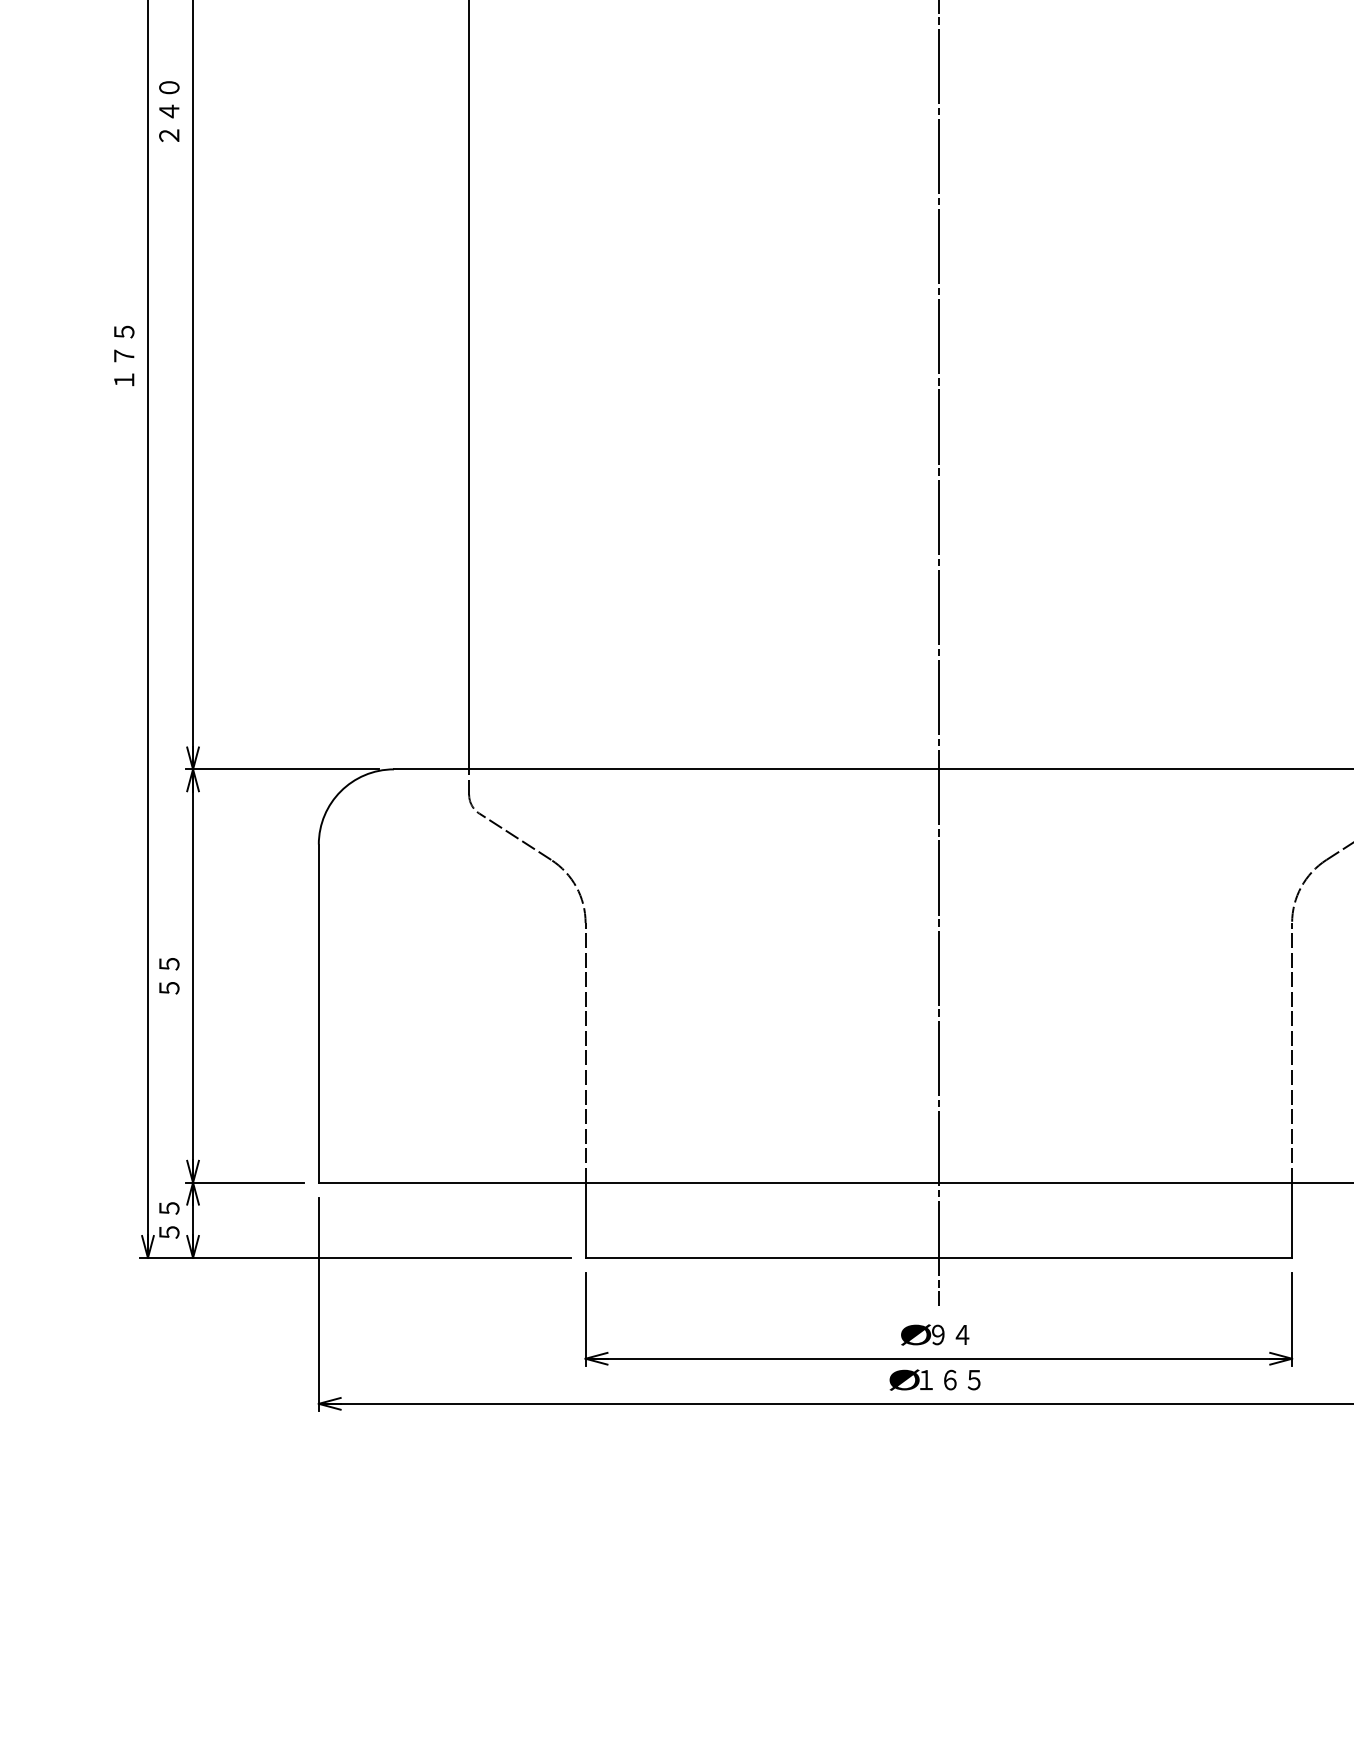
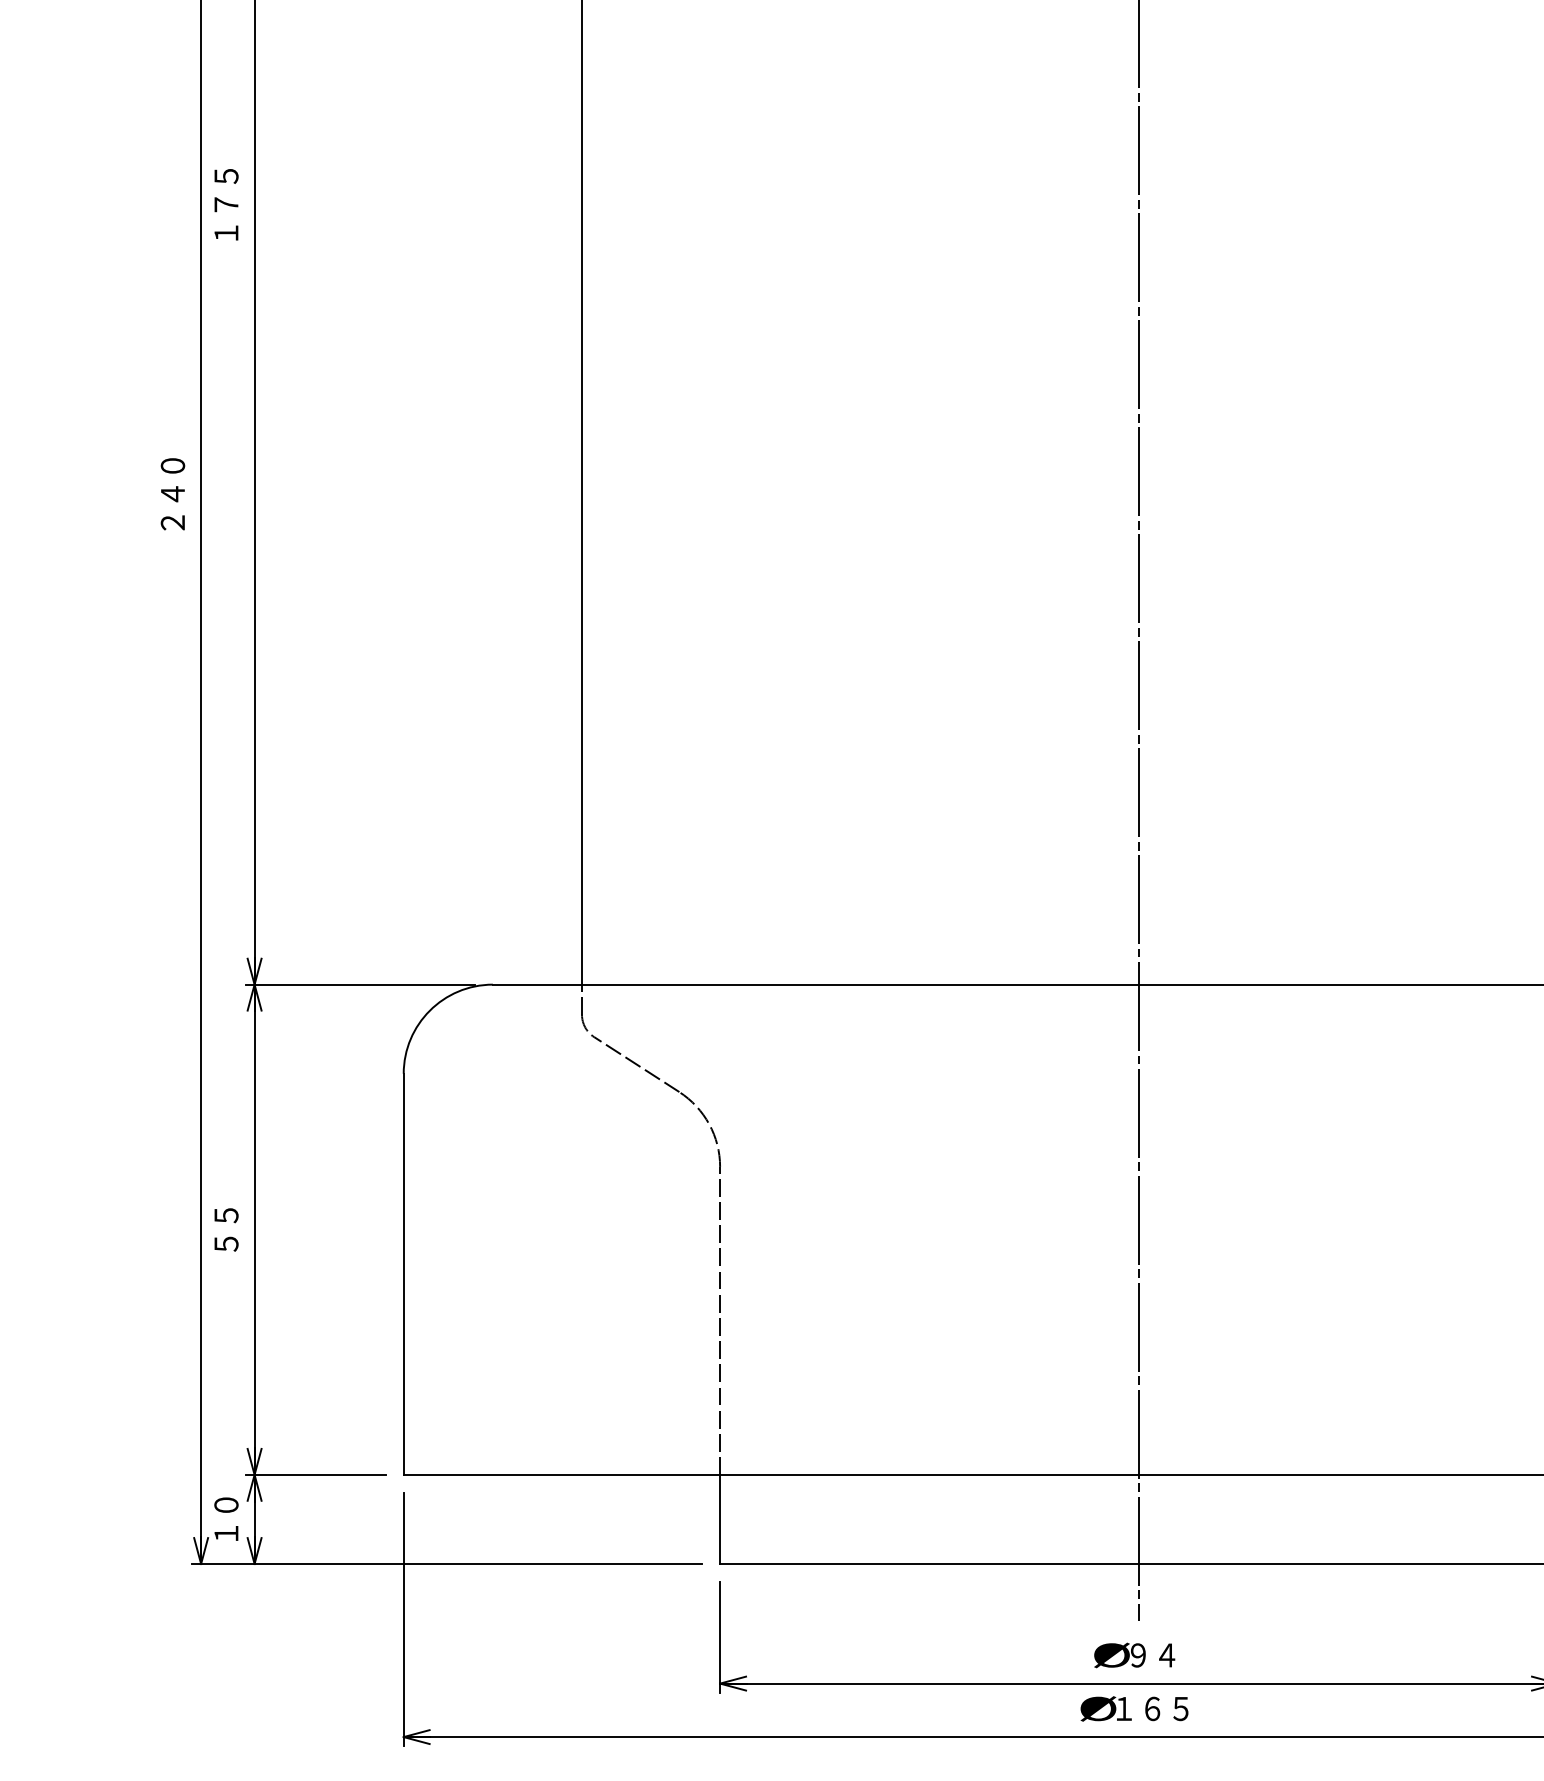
text: (169, 111) -> (226, 204), ２４０ -> １７５
text: (124, 355) -> (173, 493), １７５ -> ２４０
text: (169, 1219) -> (226, 1518), ５５ -> １０

